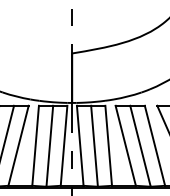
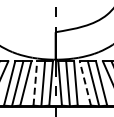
line: (35, 144) -> (35, 82), solid -> dashed
line: (125, 145) -> (85, 83), solid -> dashed

